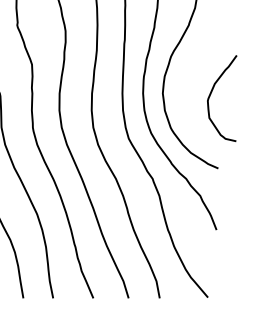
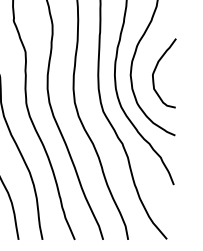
curve: (211, 96) -> (155, 71), moved

